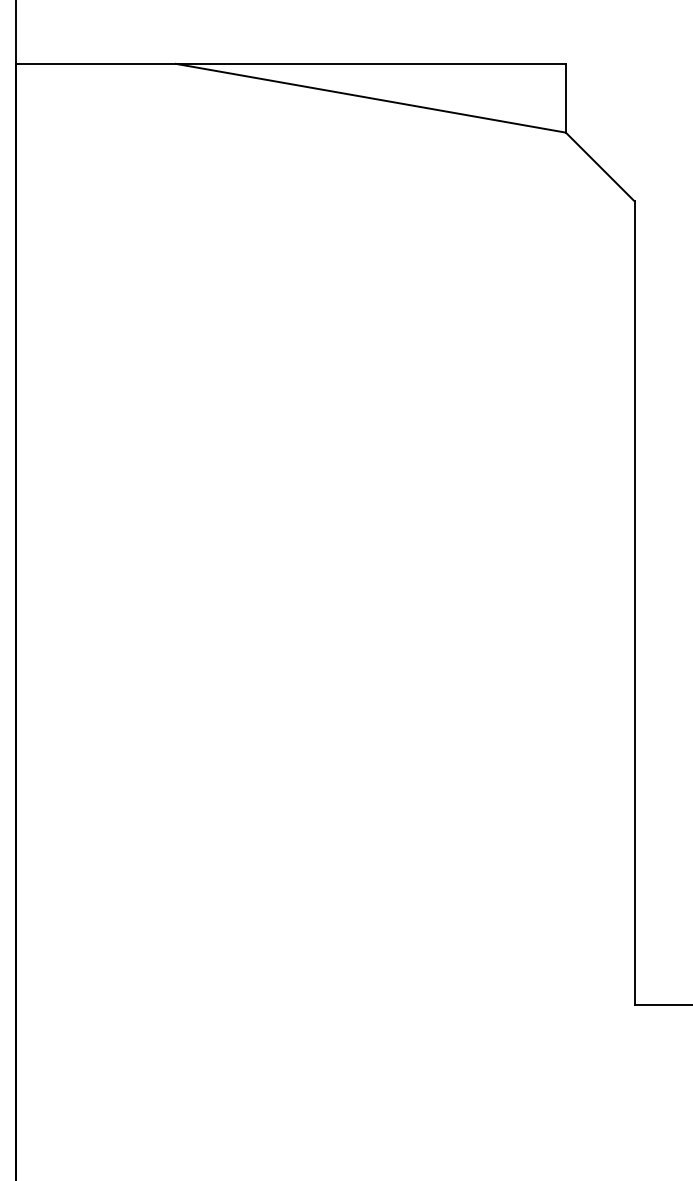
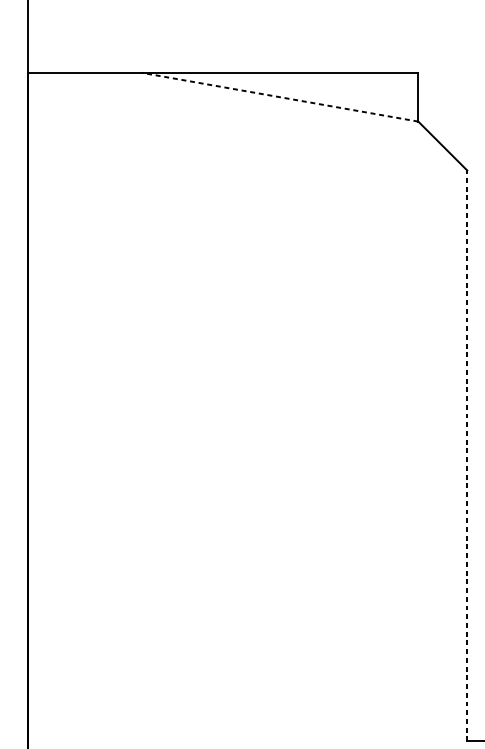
line: (370, 98) -> (279, 97), solid -> dashed
line: (634, 602) -> (467, 455), solid -> dashed

